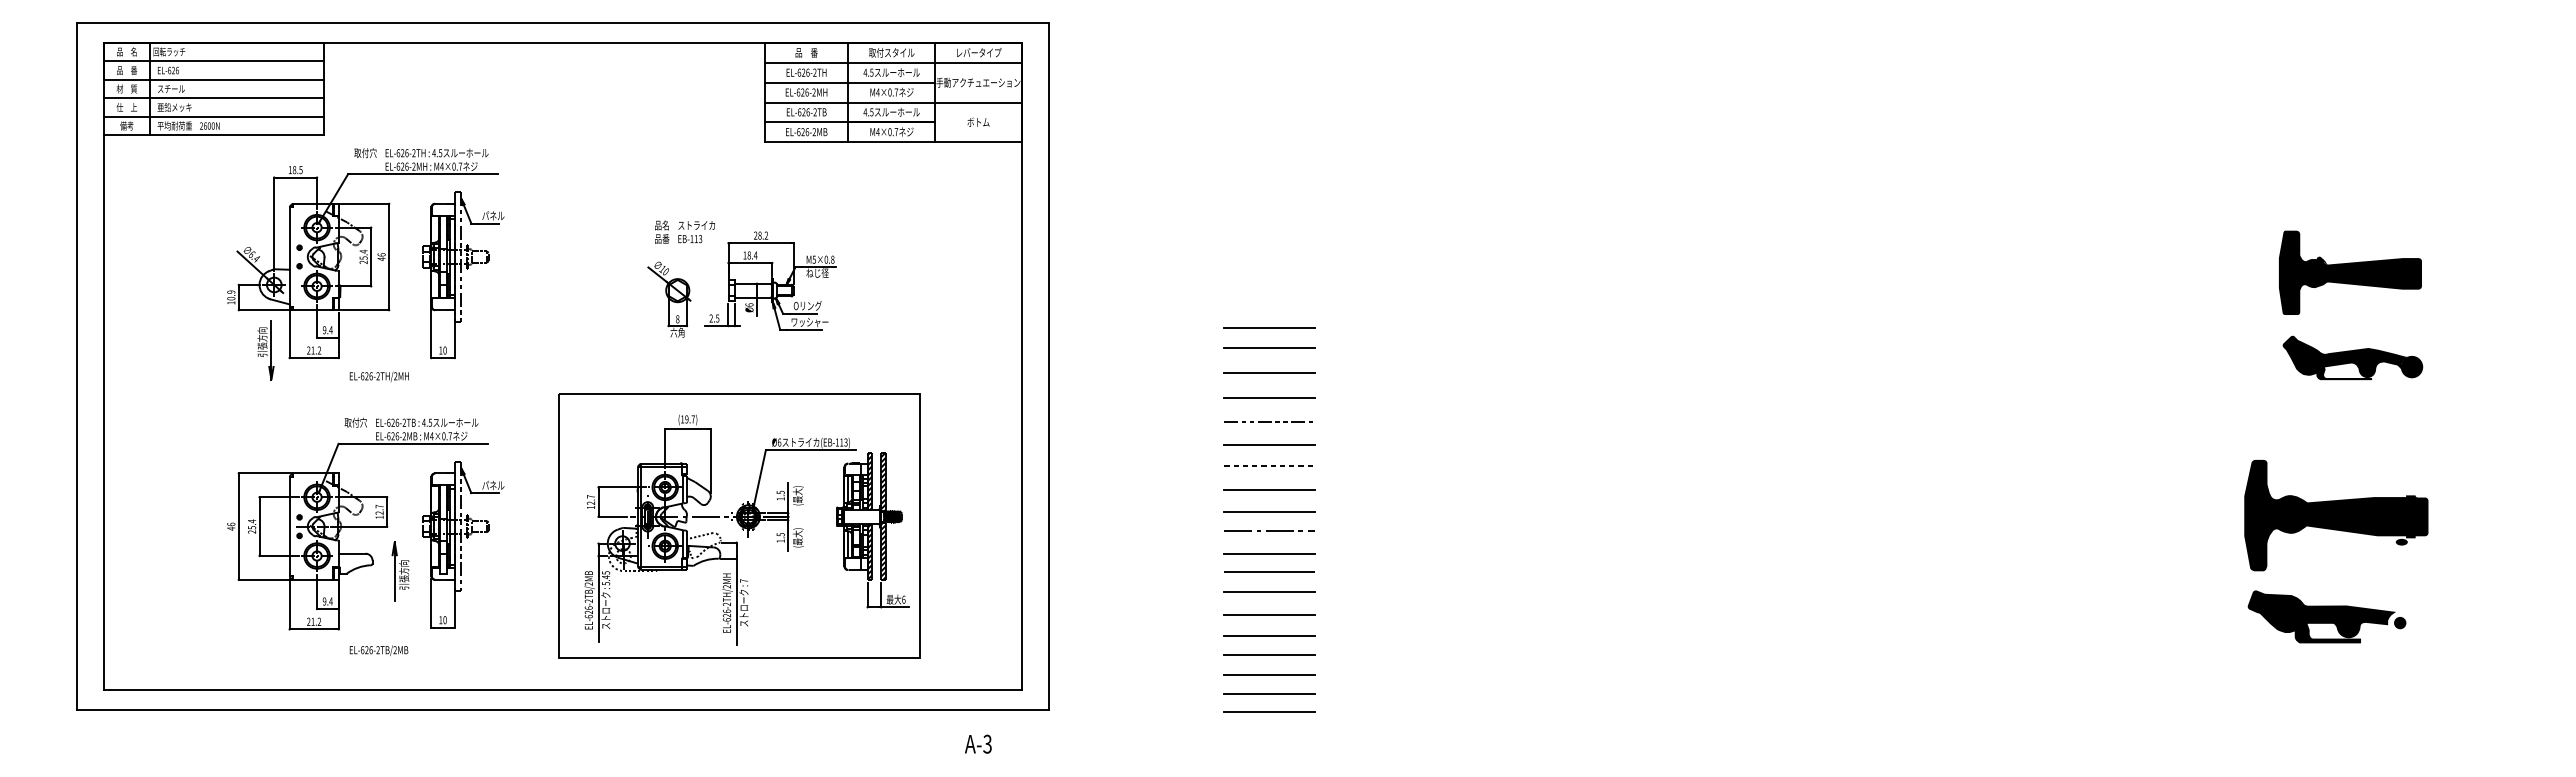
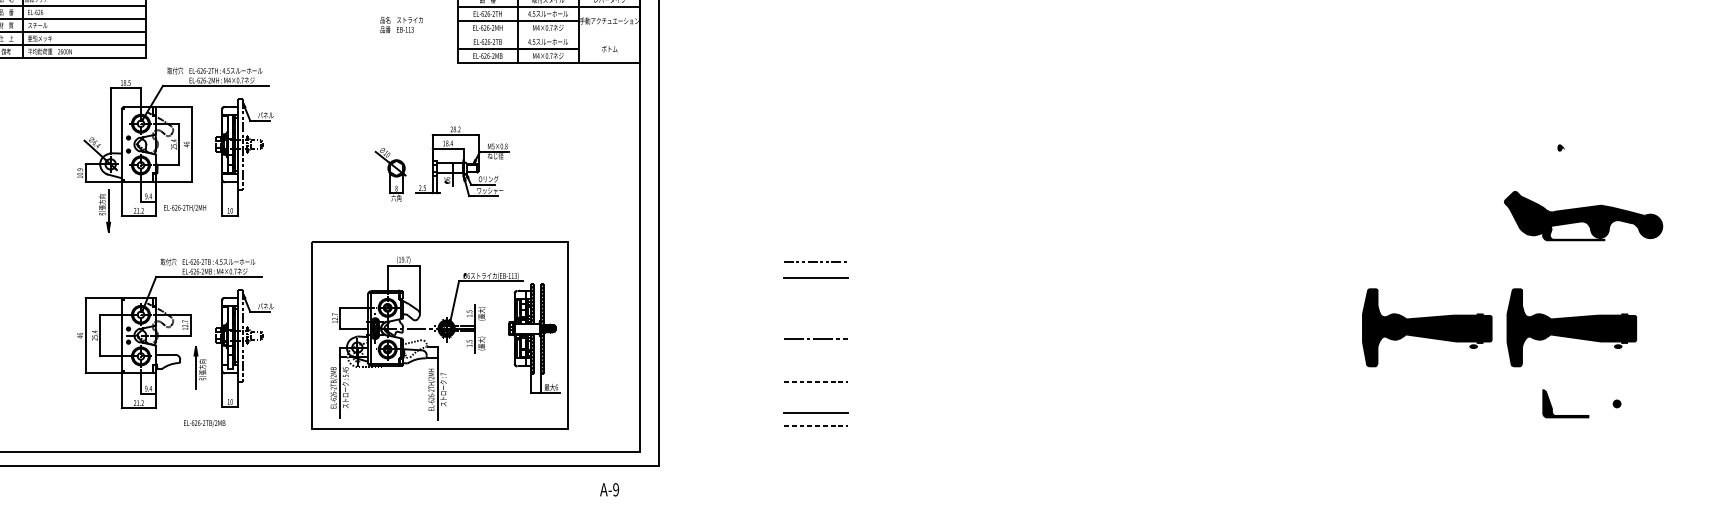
line: (892, 102) -> (548, 35), removed
text: (684, 231) -> (401, 24), moved
fill: (2350, 272) -> (1581, 155), removed
line: (1269, 327) -> (815, 194), removed
line: (1269, 348) -> (815, 209), removed
part: (2352, 357) -> (1583, 215), size x1.6
line: (1269, 373) -> (815, 227), removed
text: (378, 376) -> (184, 207), moved
line: (1269, 398) -> (815, 244), removed
line: (1266, 465) -> (813, 292), removed
line: (1269, 490) -> (815, 310), removed
line: (1269, 511) -> (815, 324), removed
part: (2132, 515) -> (1427, 327), added
line: (1269, 553) -> (815, 354), removed
line: (1269, 571) -> (815, 367), removed
line: (1270, 592) -> (816, 382), solid -> dashed
line: (1269, 614) -> (815, 397), removed
fill: (2321, 614) -> (1561, 397), removed
text: (378, 650) -> (204, 423), moved
line: (1270, 654) -> (816, 426), solid -> dashed
line: (1269, 675) -> (815, 441), removed
line: (1269, 693) -> (815, 453), removed
line: (1269, 712) -> (815, 467), removed
text: (987, 744) -> (616, 489), A-3 -> A-9

